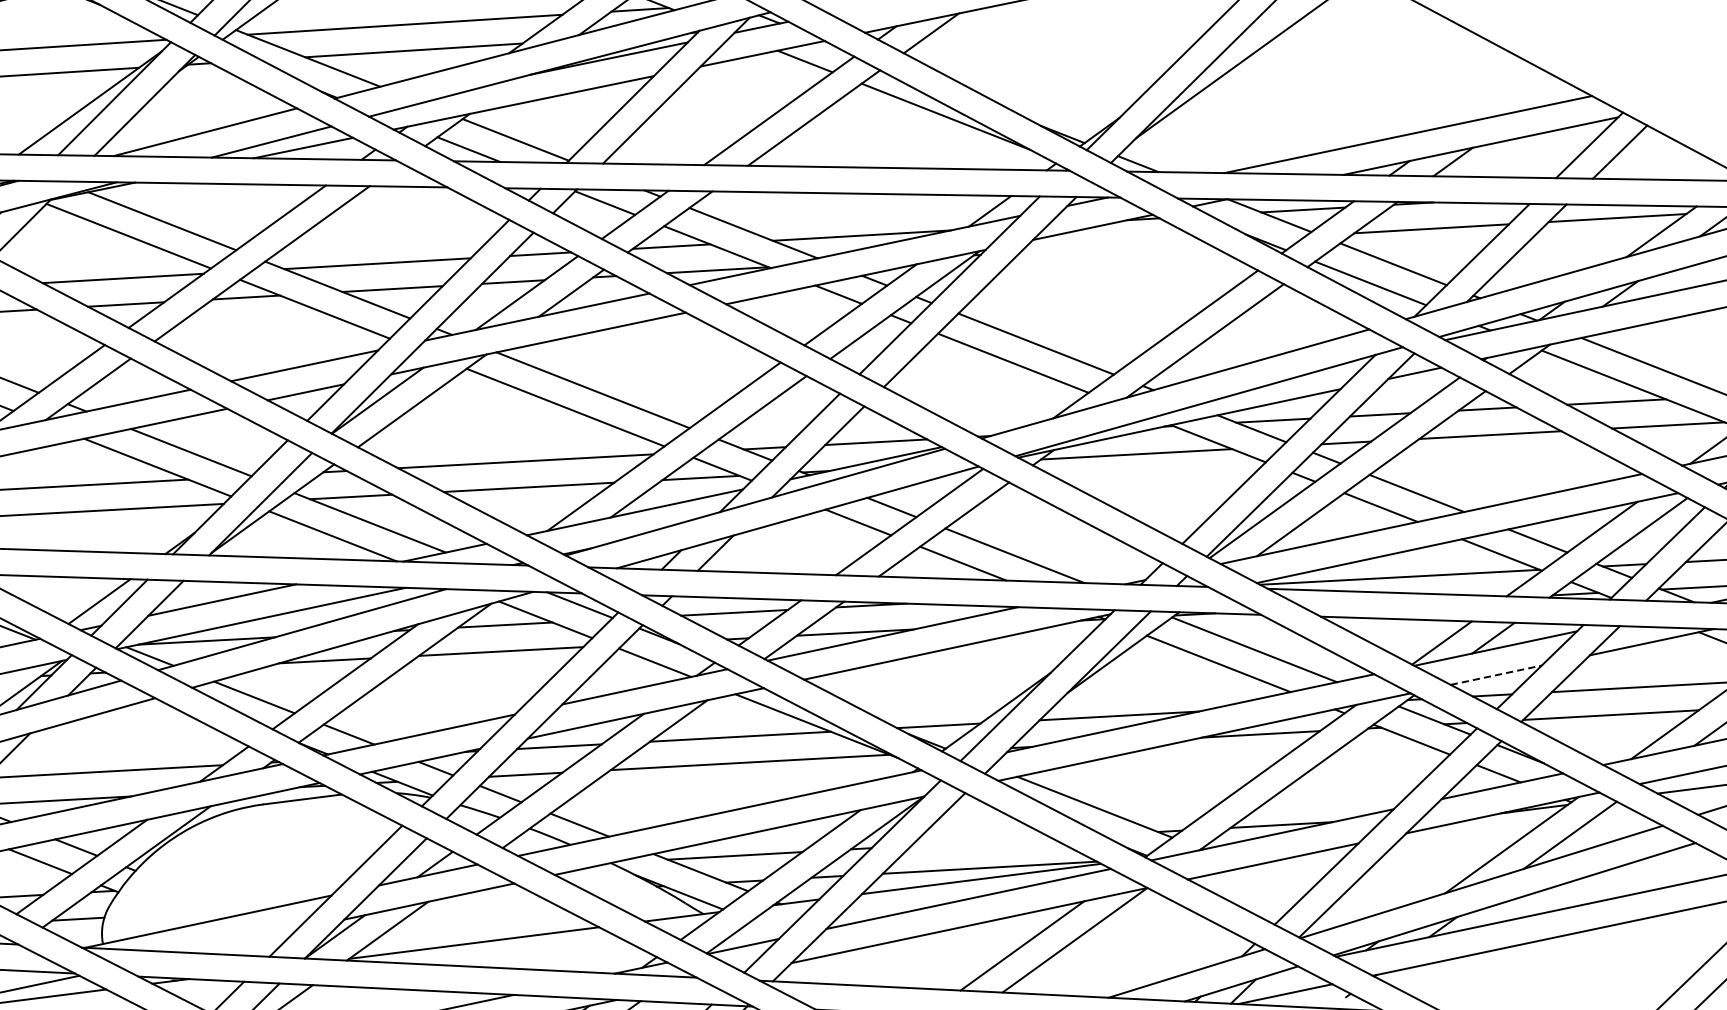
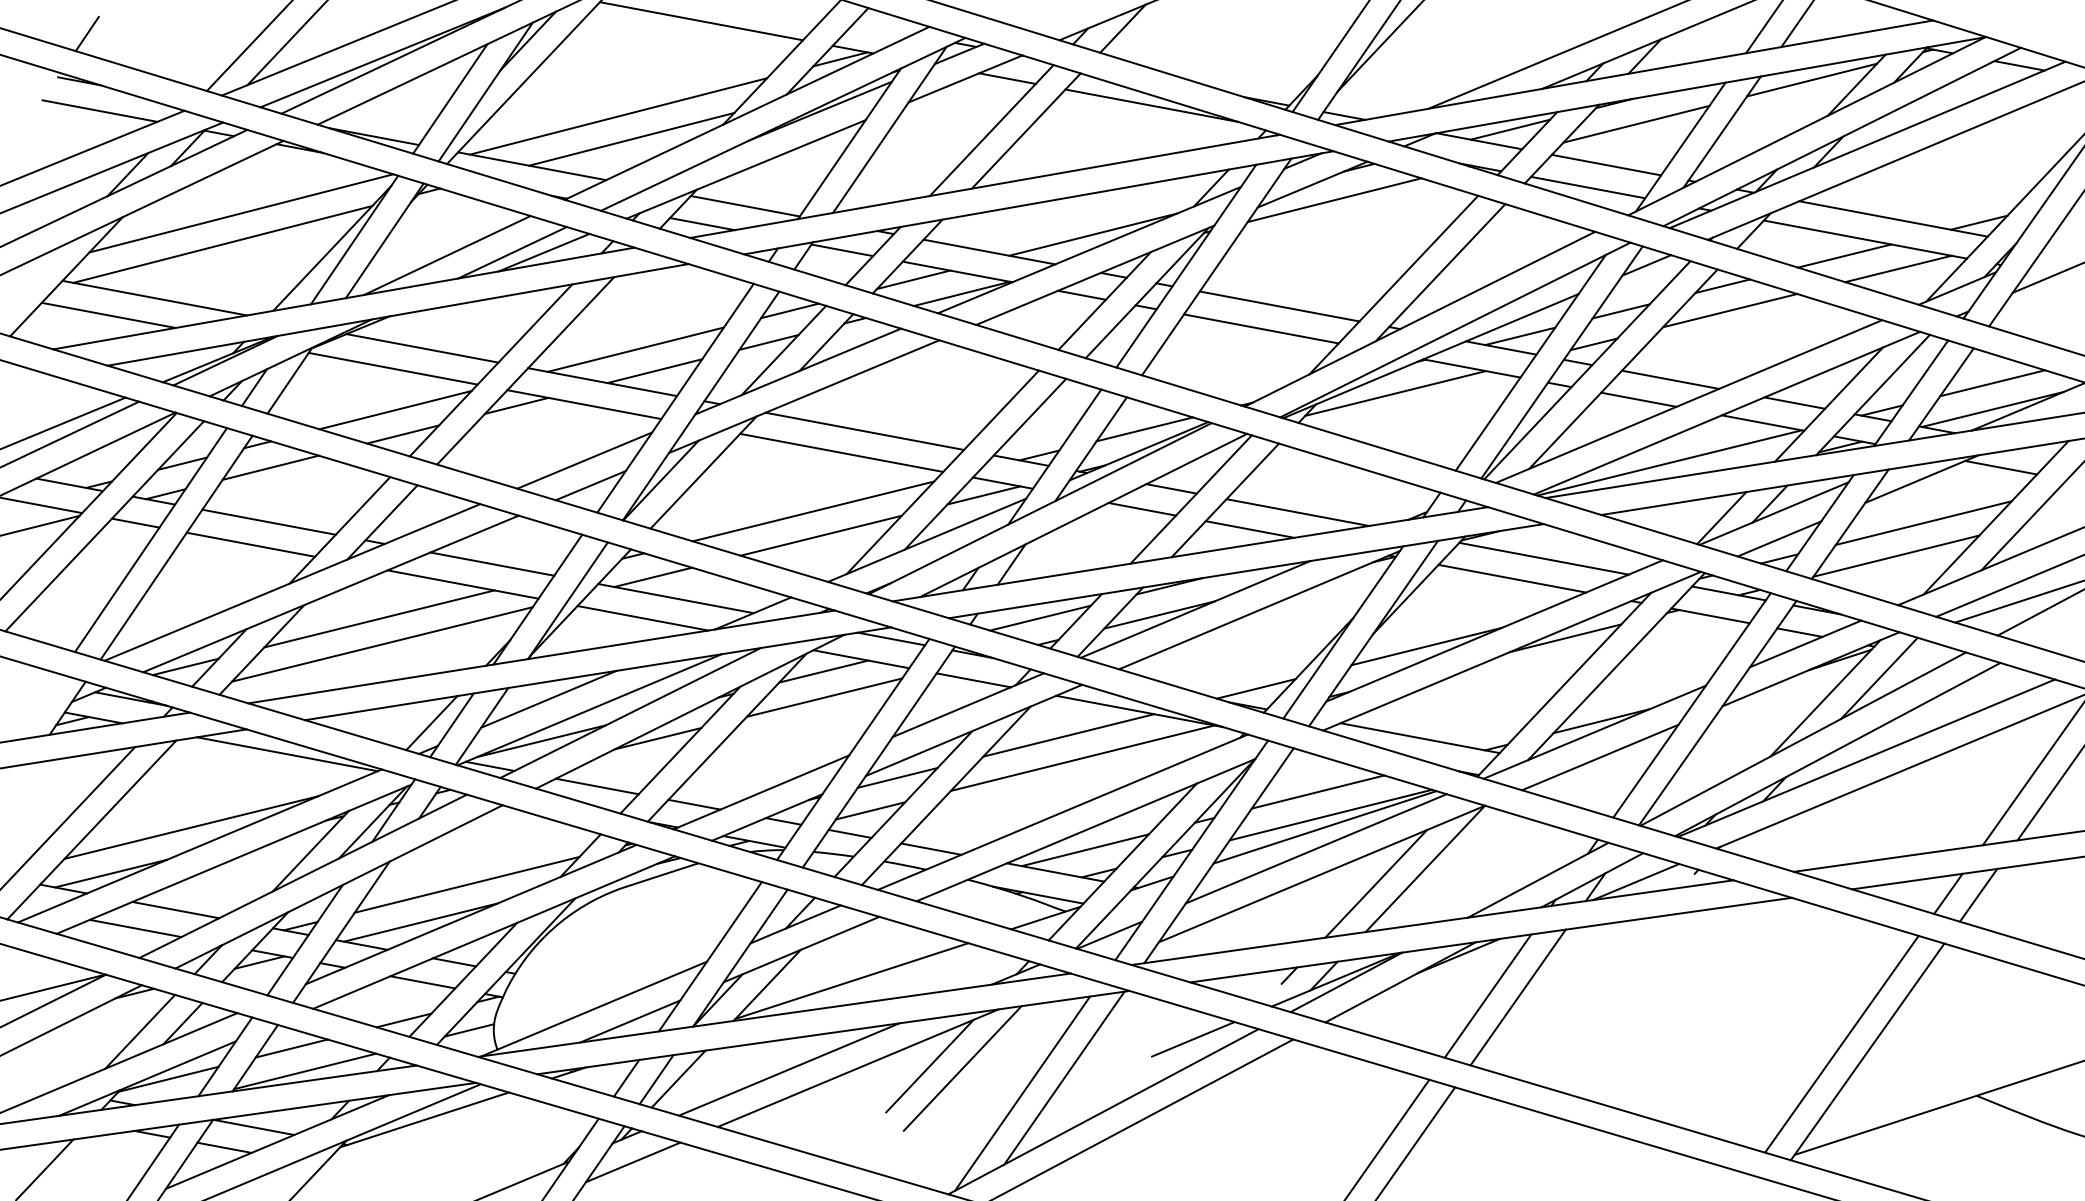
line: (1112, 247) -> (1334, 200), added
line: (1496, 674) -> (1779, 538), dashed -> solid
line: (980, 841) -> (1317, 791), added
line: (242, 941) -> (630, 1021), added

